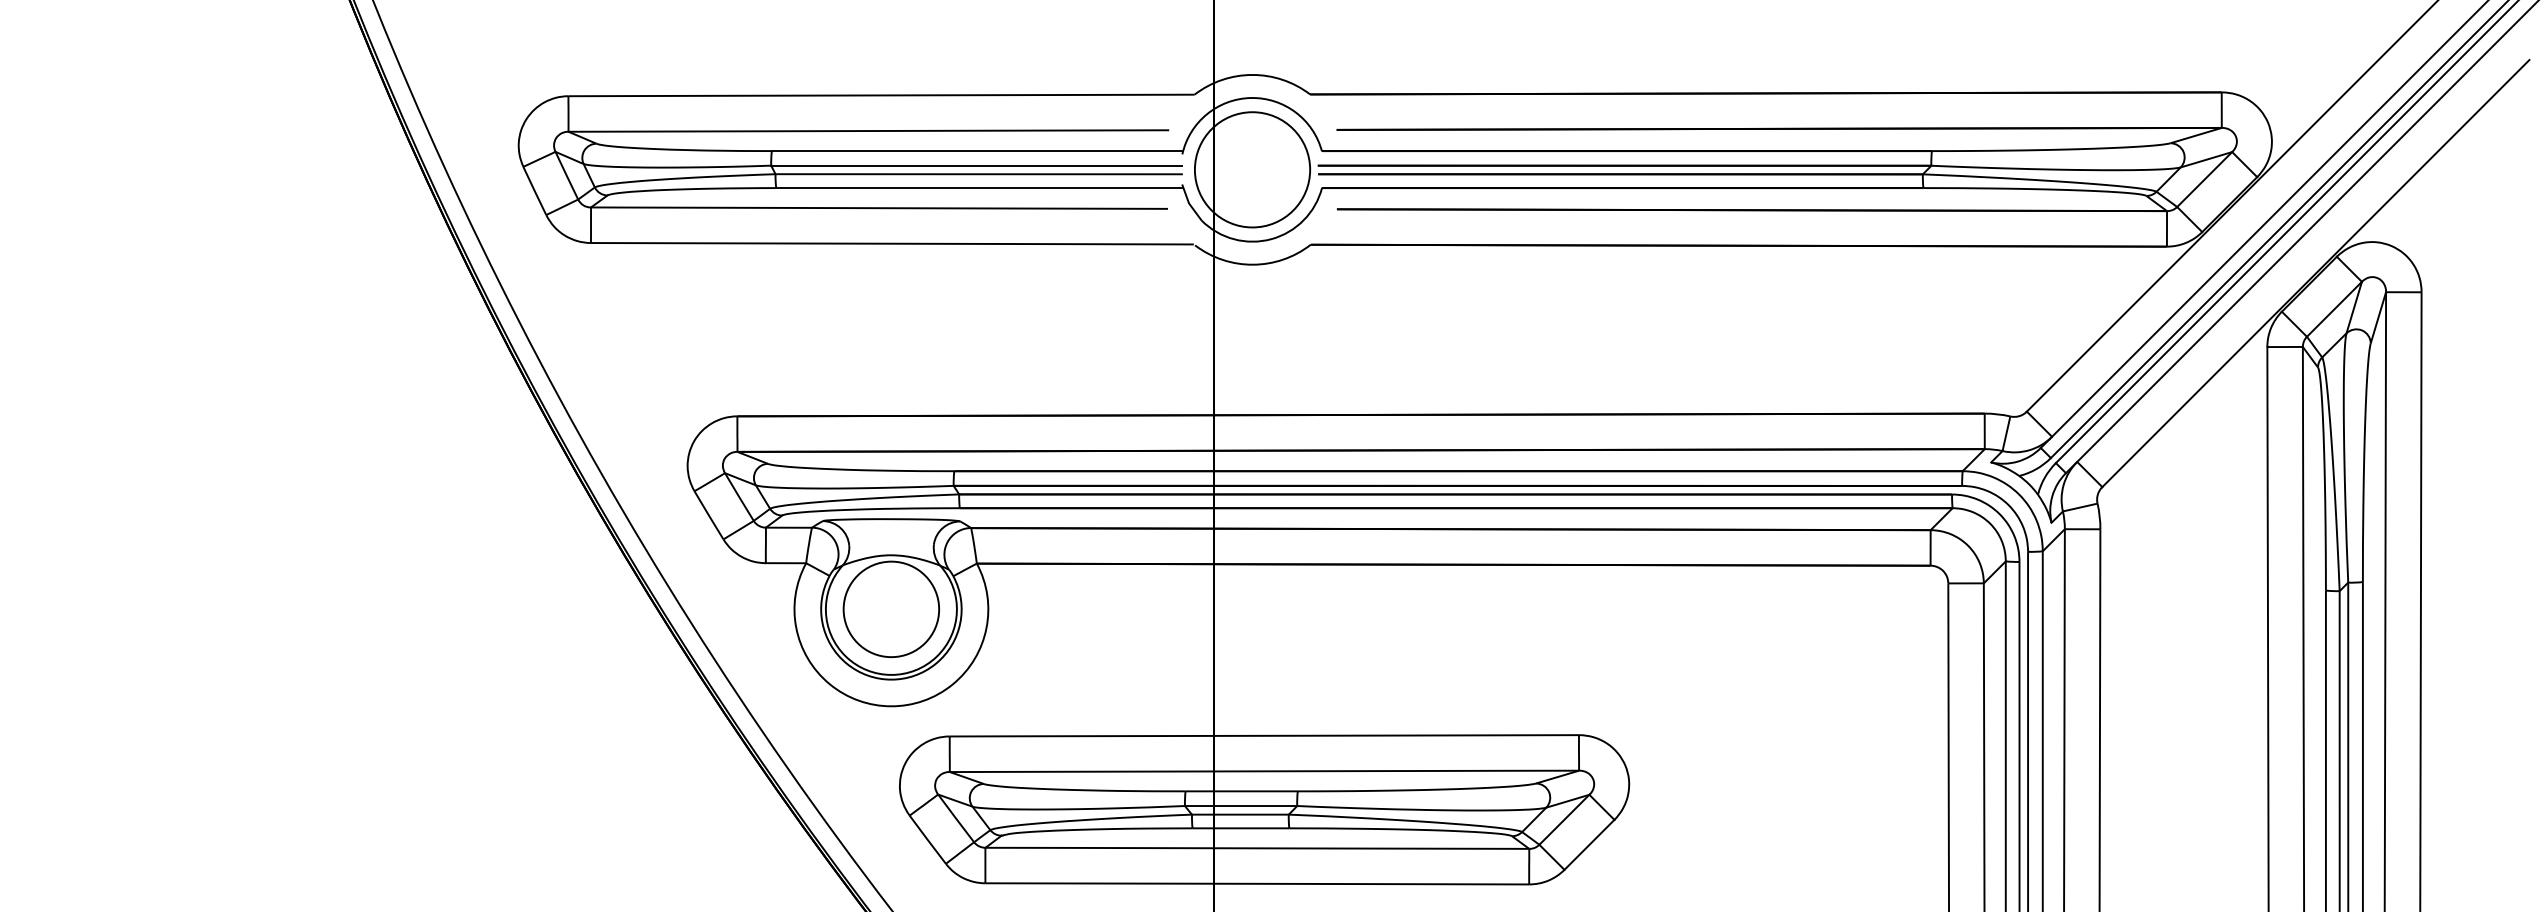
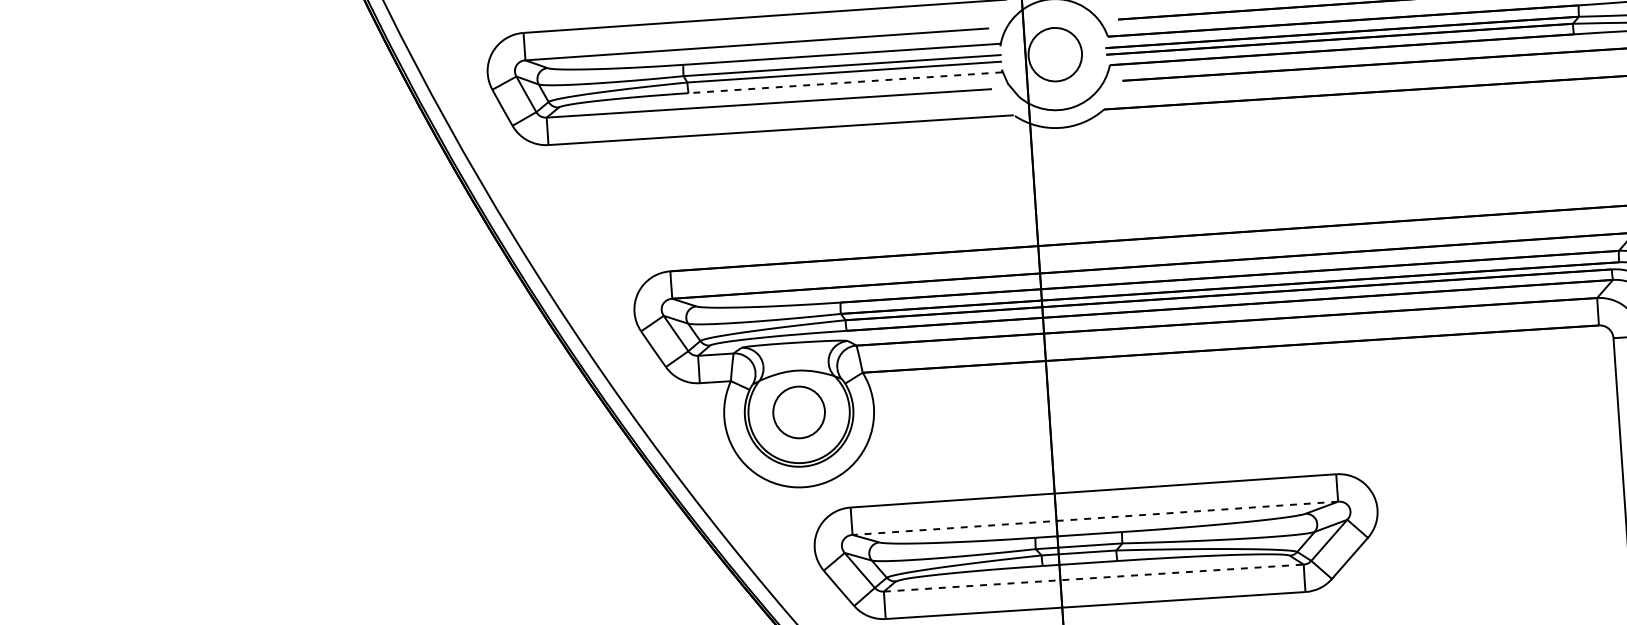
circle: (1252, 169) -> (1055, 54), size x0.6
line: (978, 188) -> (844, 83), solid -> dashed
circle: (891, 609) -> (799, 412), size x0.7
line: (1264, 771) -> (1095, 518), solid -> dashed
line: (1257, 848) -> (1093, 578), solid -> dashed

